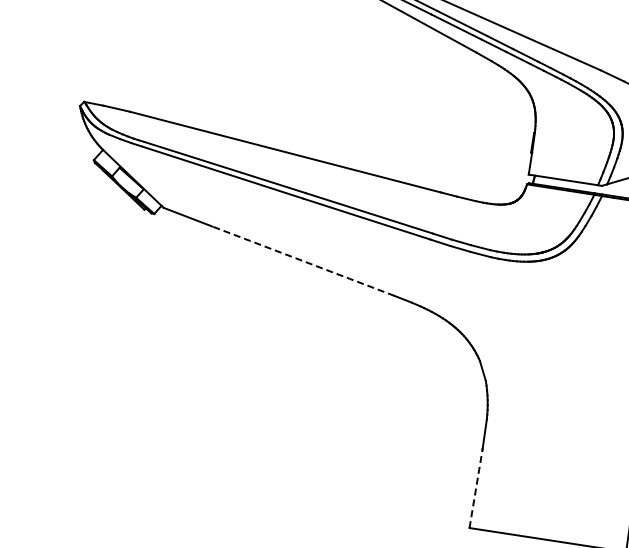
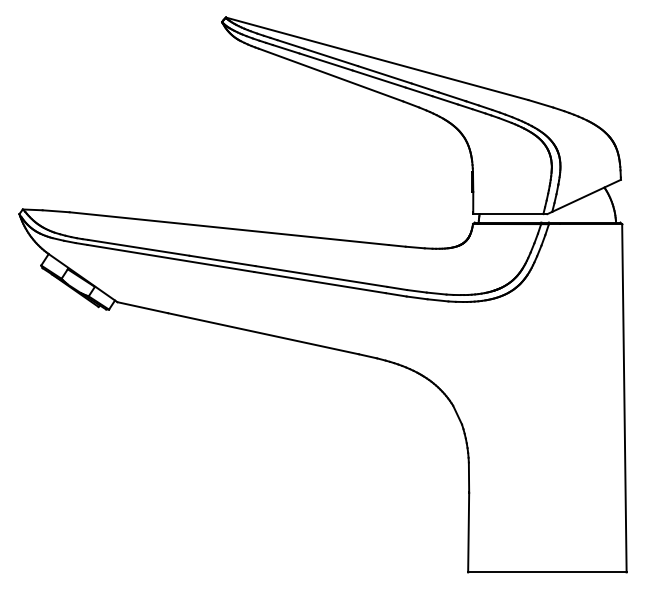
line: (303, 260) -> (263, 333), dashed -> solid
line: (475, 488) -> (468, 532), dashed -> solid

